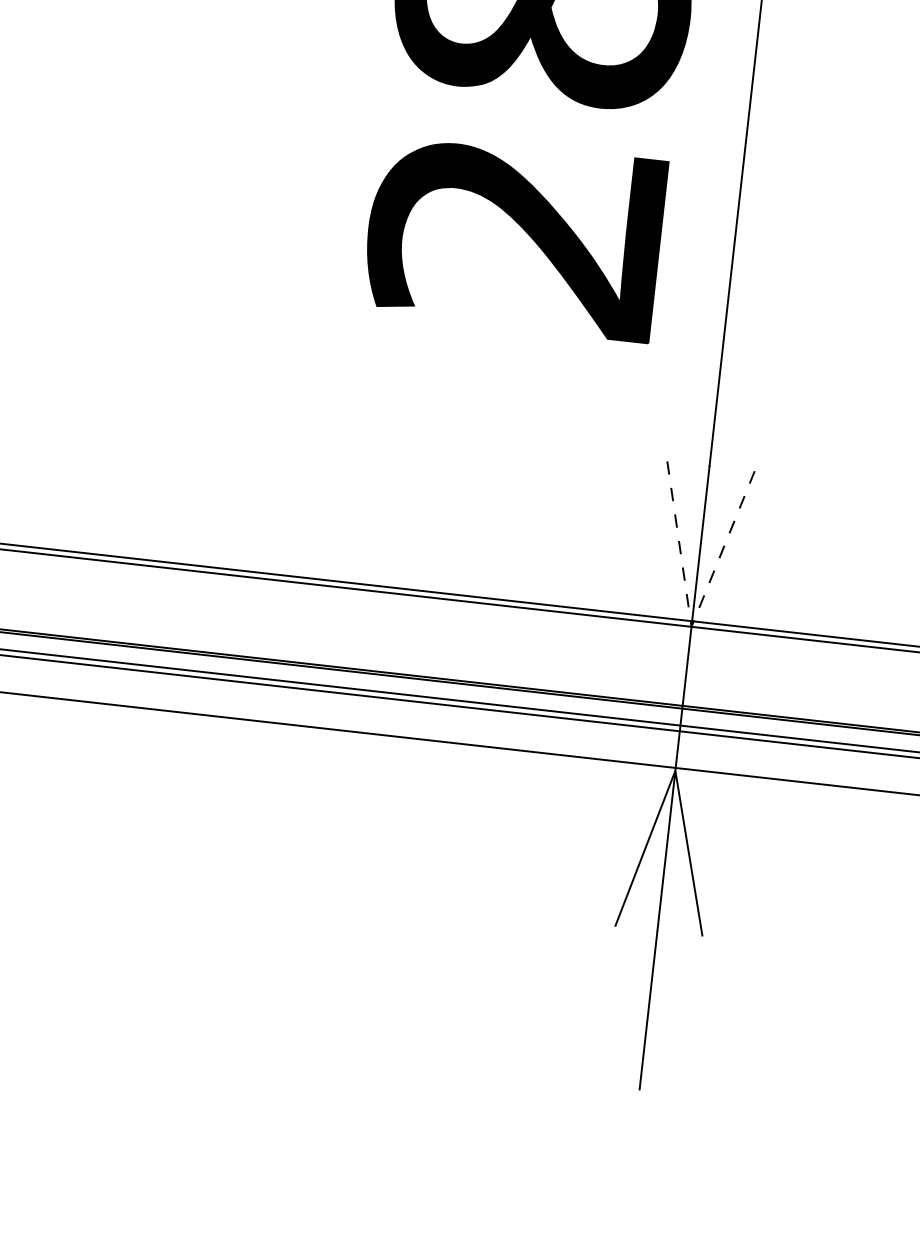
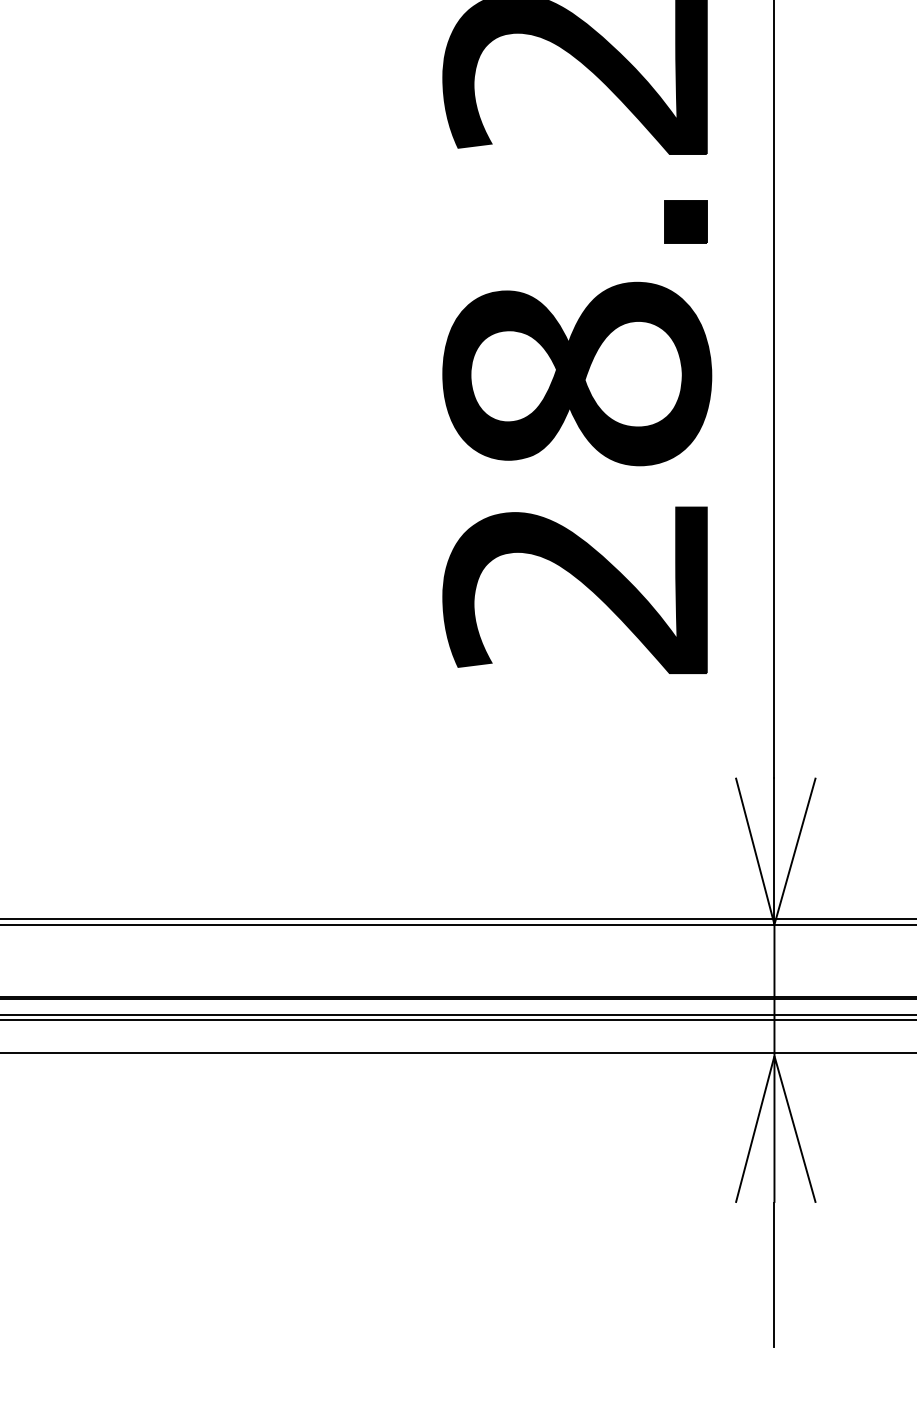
line: (691, 626) -> (774, 924), dashed -> solid

